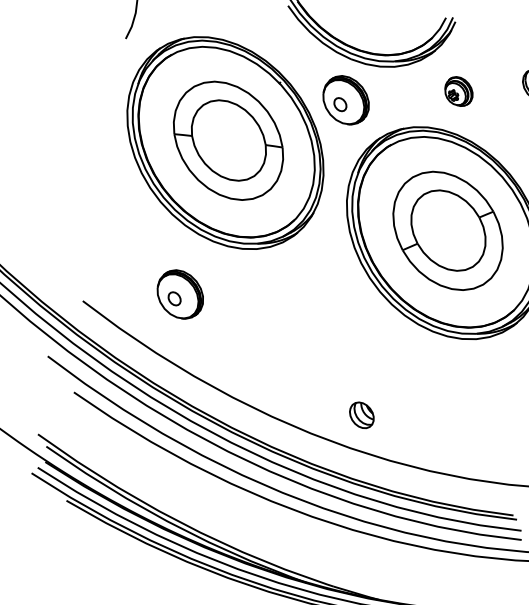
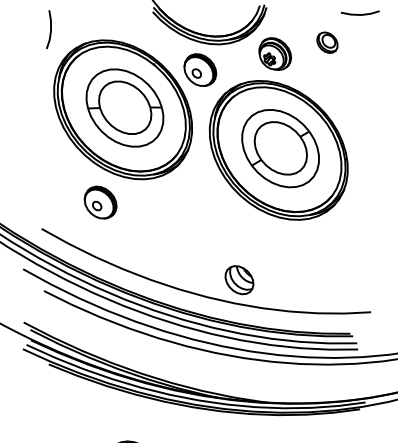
part: (459, 90) -> (275, 53), size x1.67
part: (180, 294) -> (100, 202), moved
part: (361, 415) -> (239, 280), size x1.67

